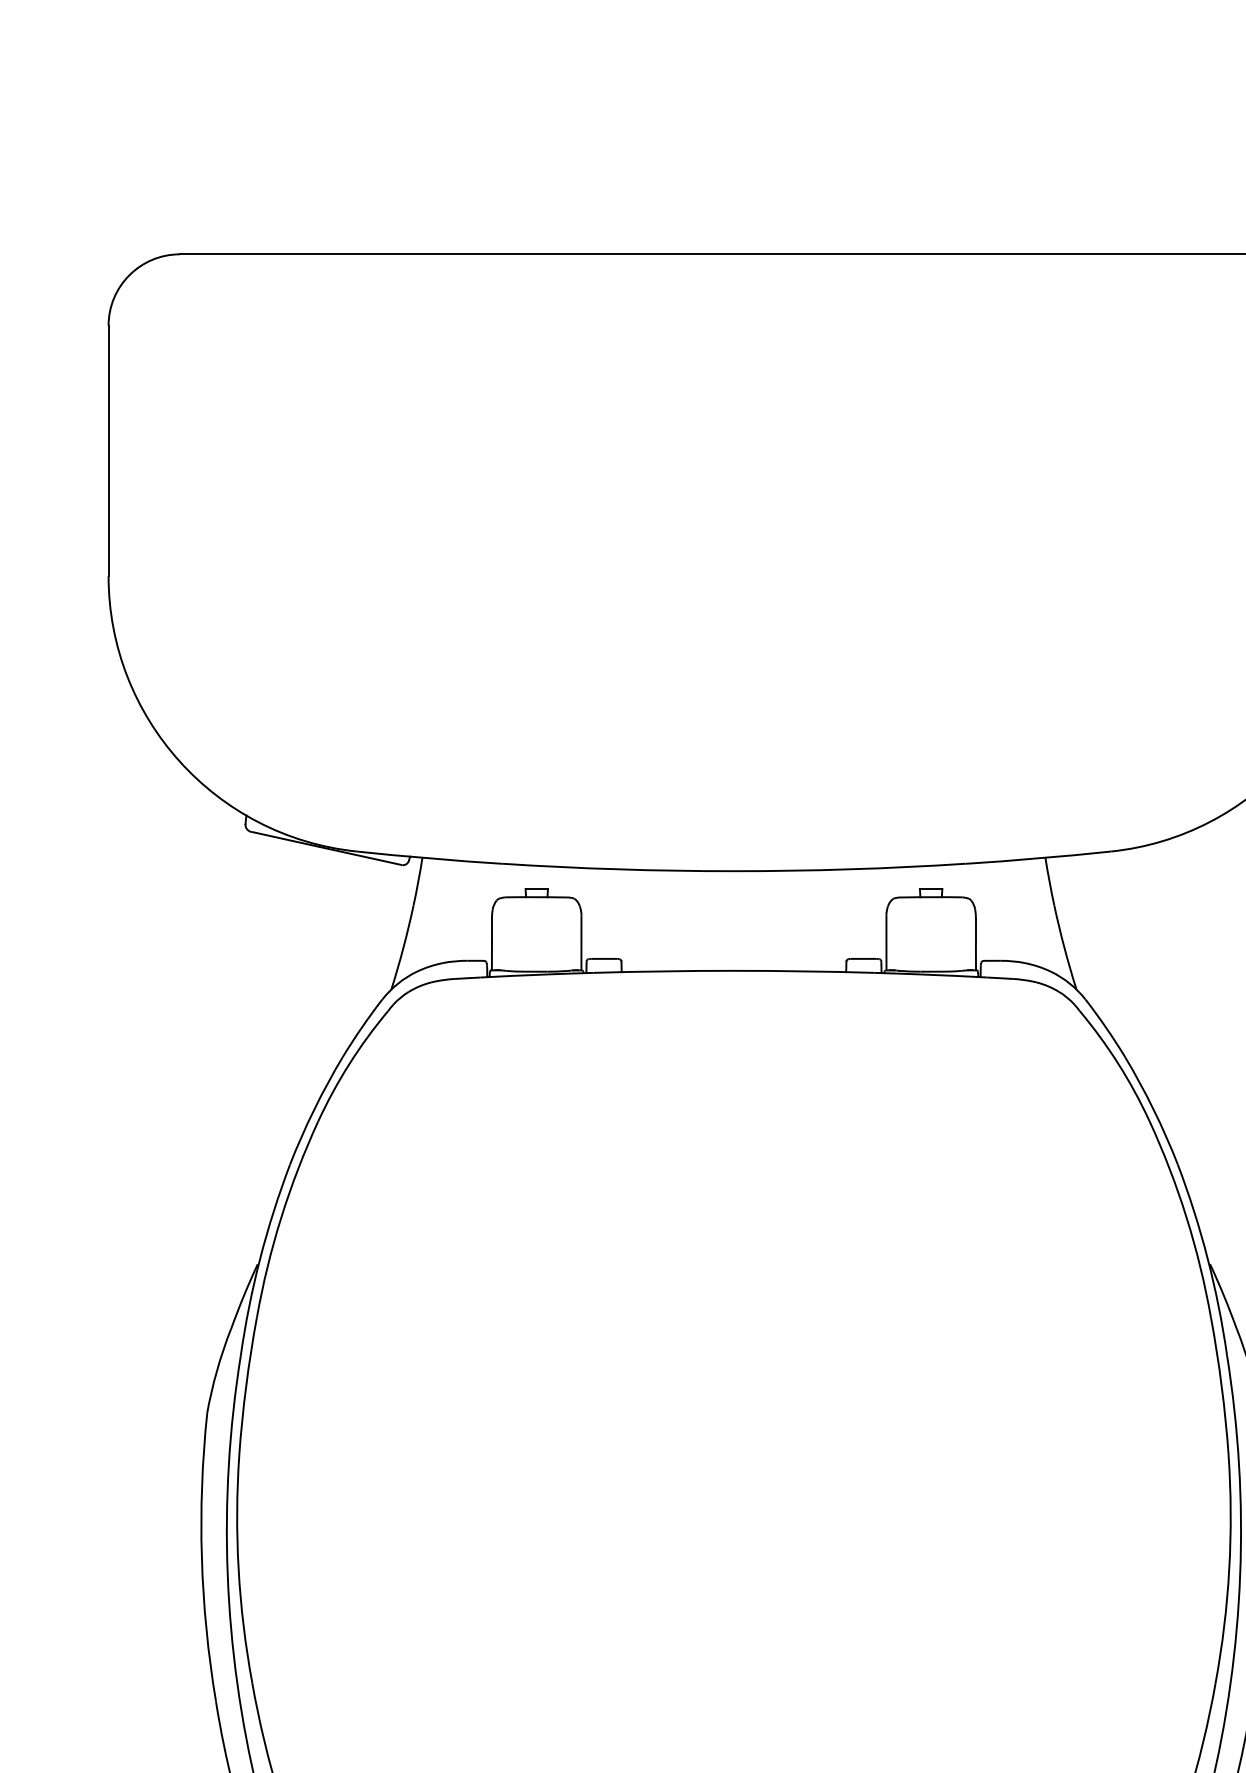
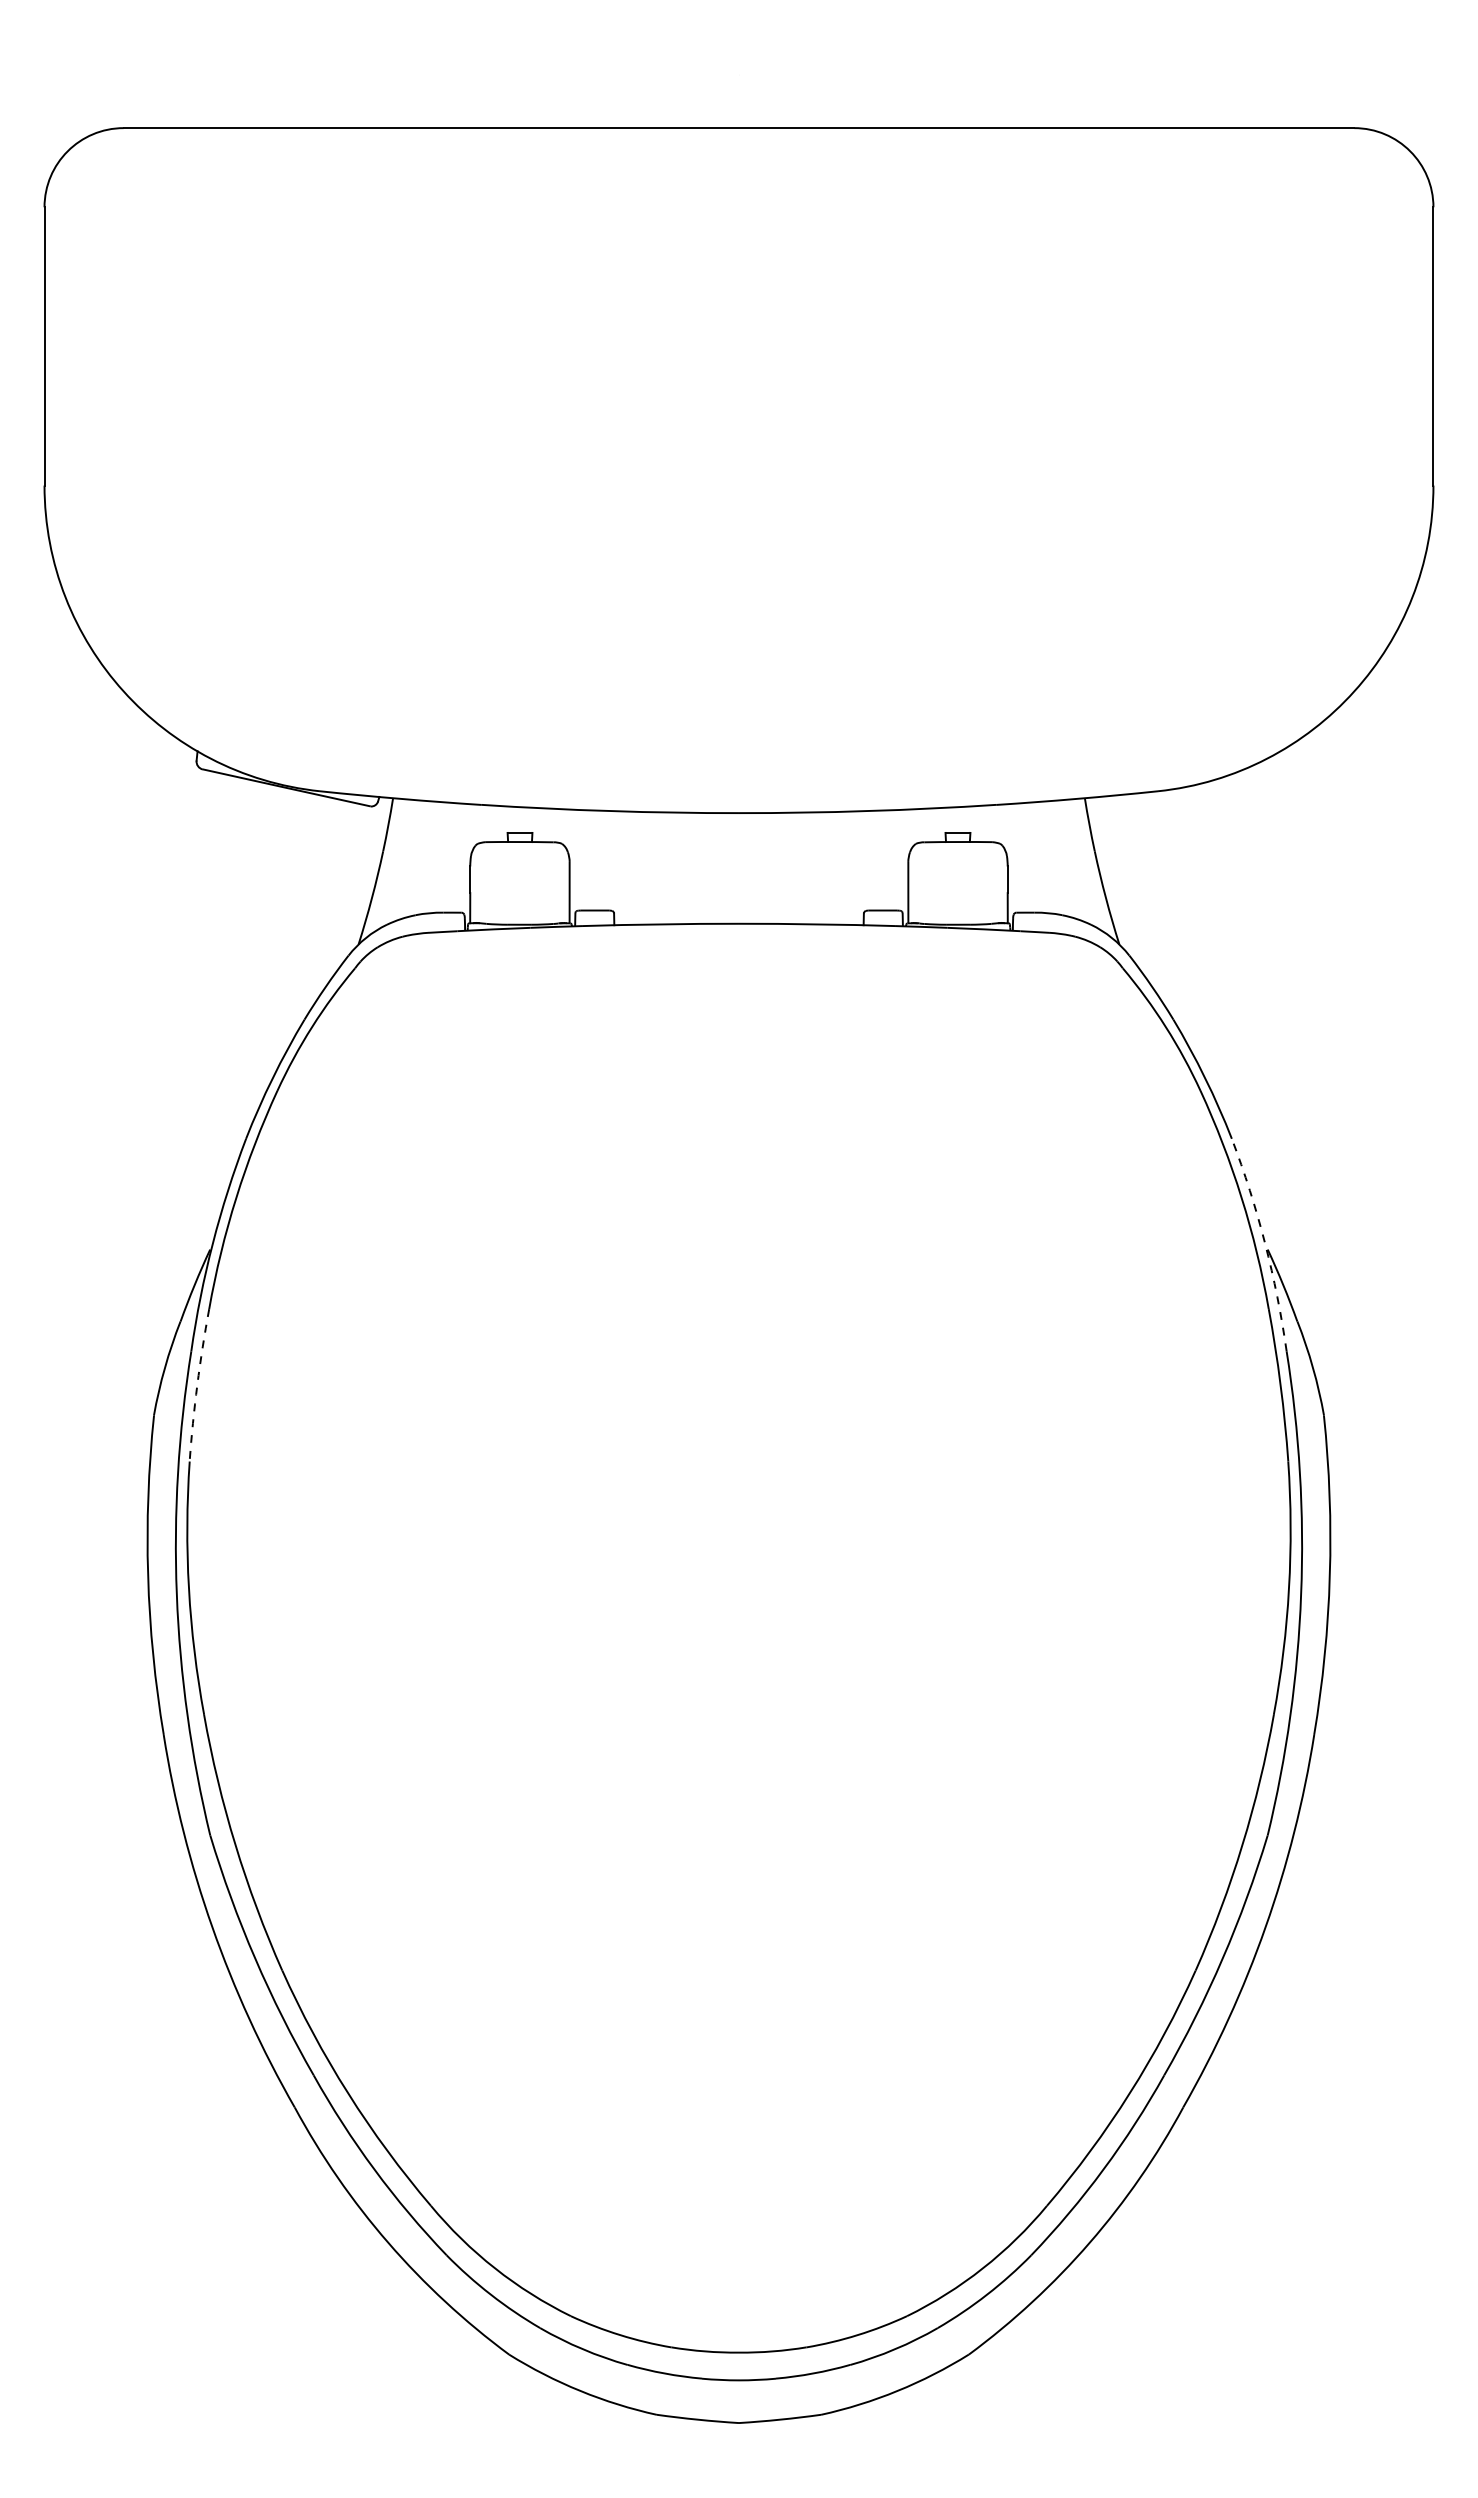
arc: (1208, 1258) -> (1265, 1243), solid -> dashed
arc: (246, 1386) -> (197, 1385), solid -> dashed

